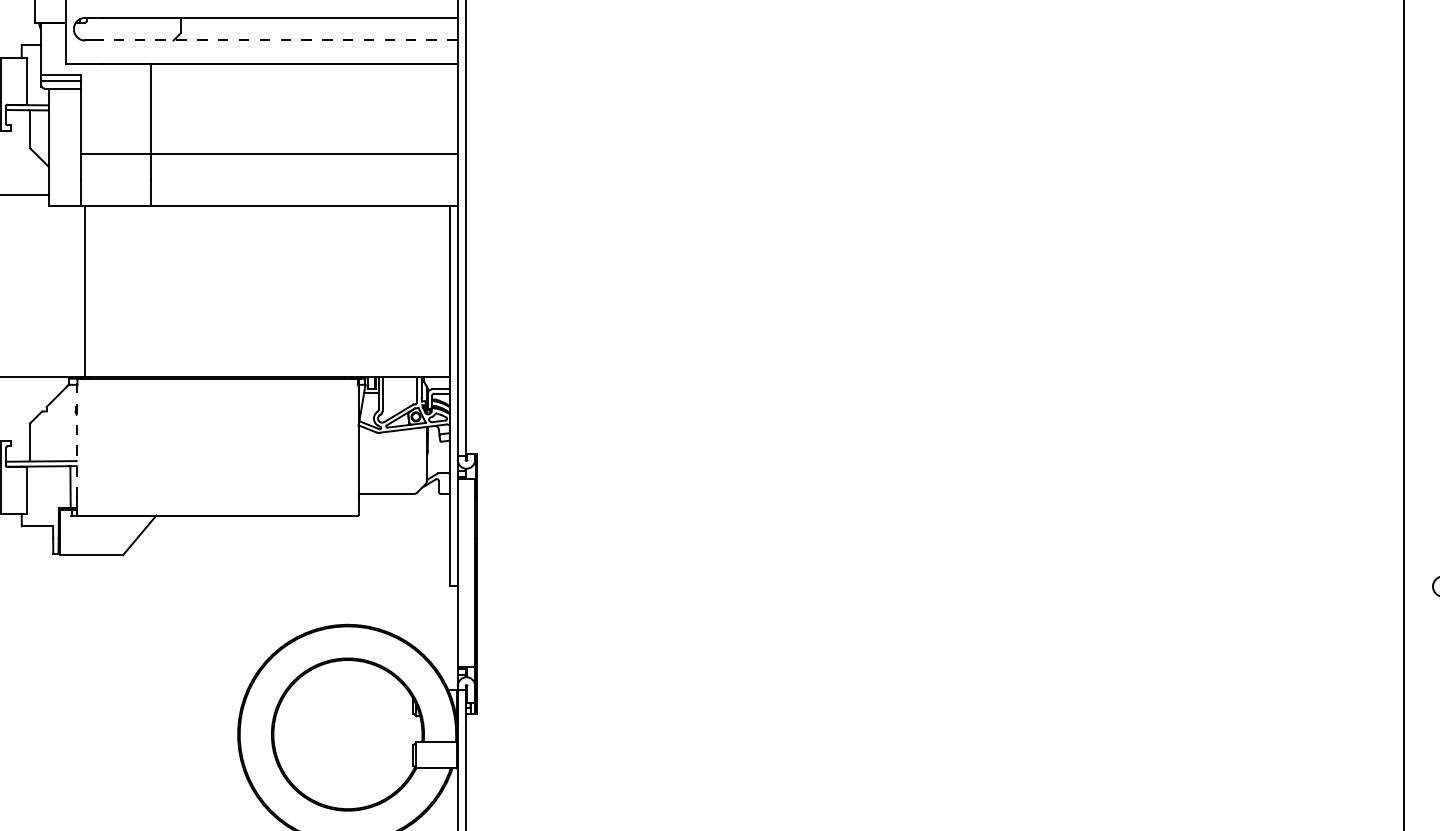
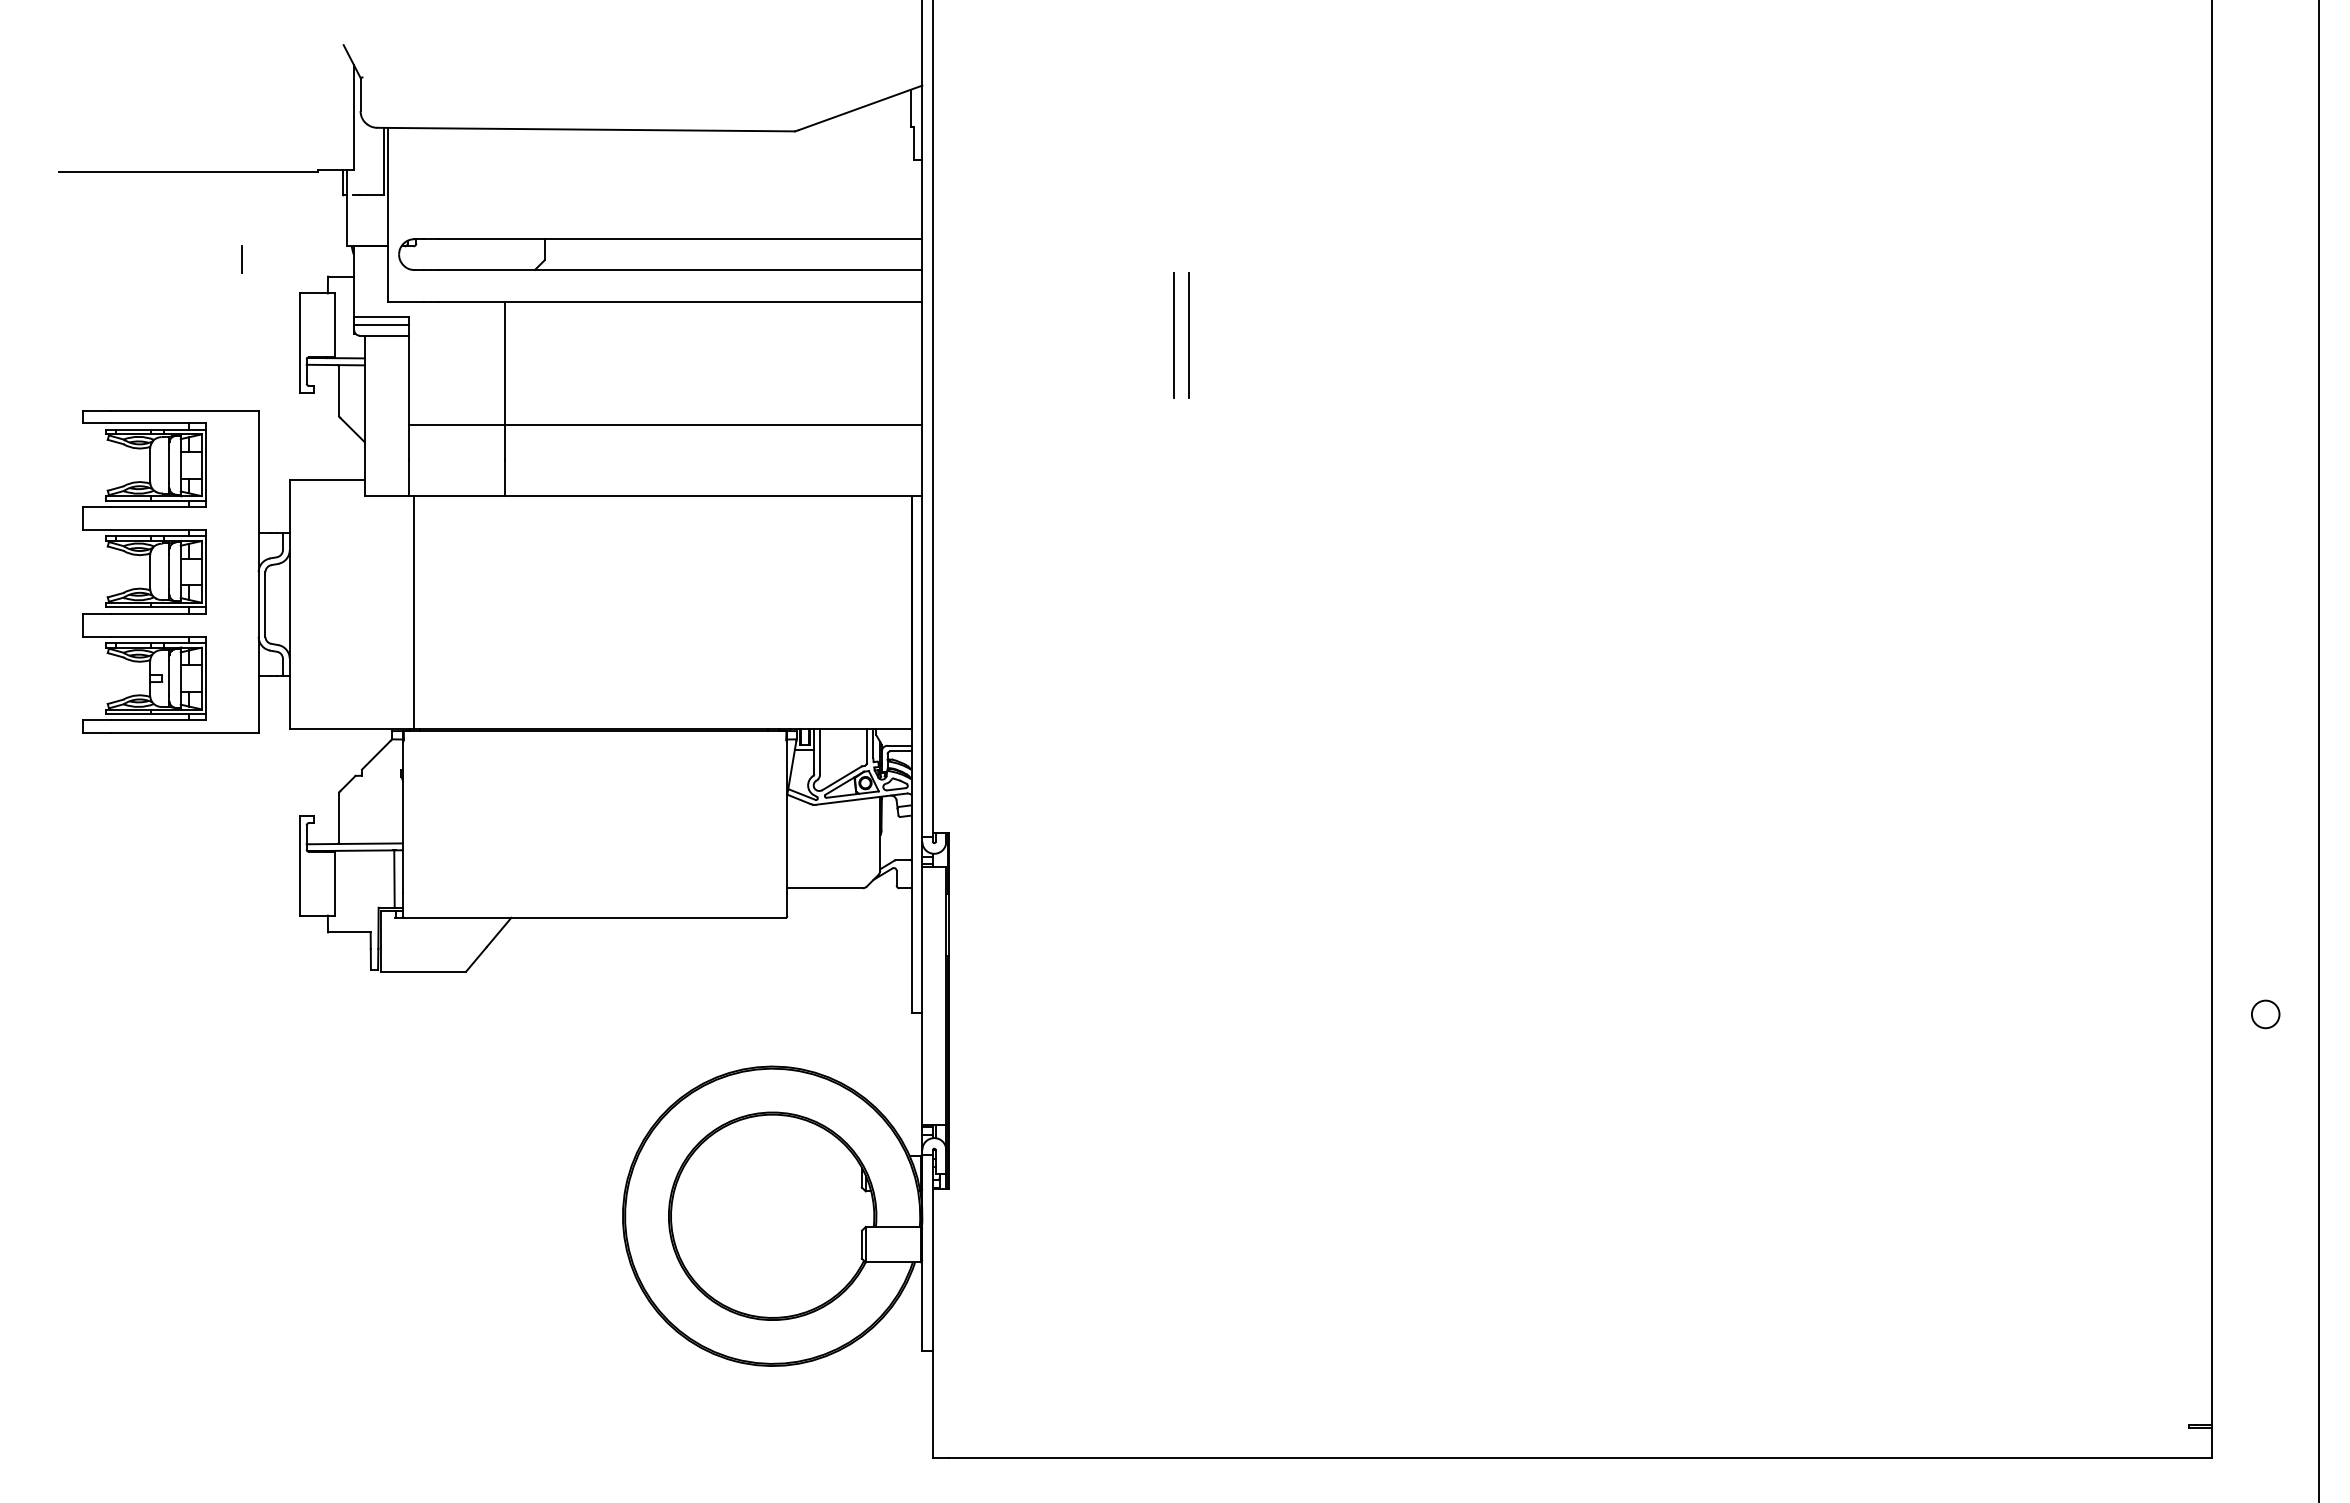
line: (279, 40) -> (679, 269), dashed -> solid
line: (642, 88) -> (1174, 335), added
line: (653, 88) -> (1189, 335), added
line: (76, 438) -> (402, 812), dashed -> solid

